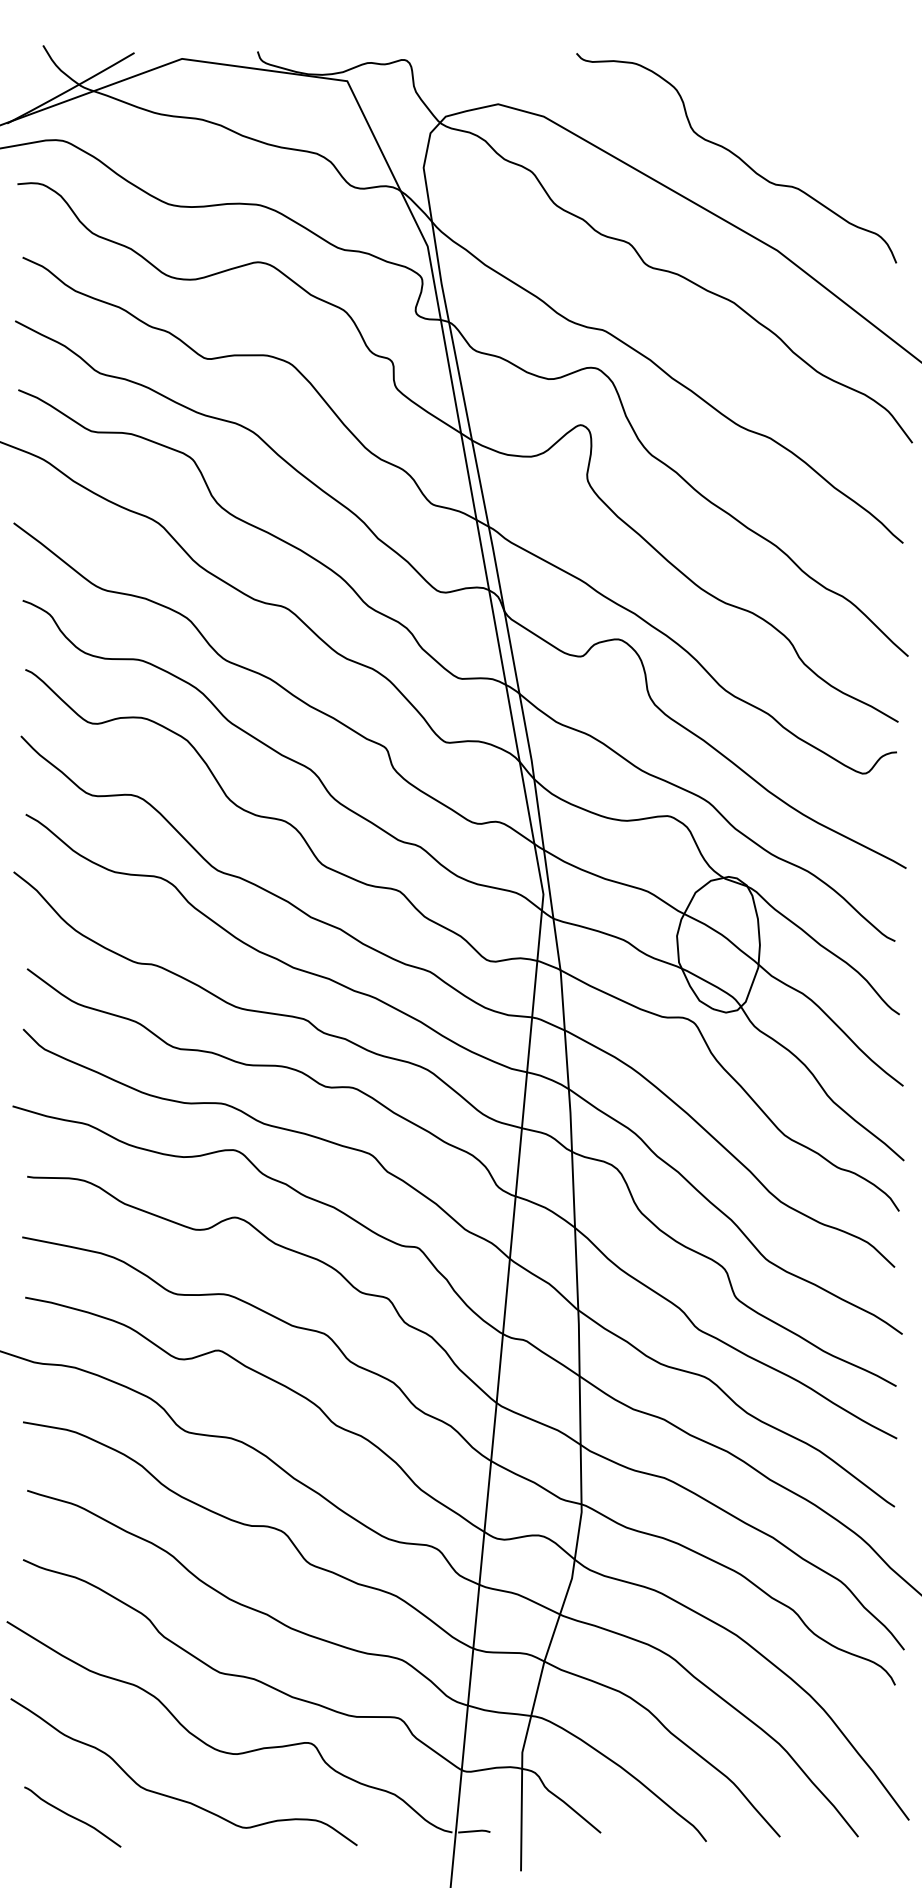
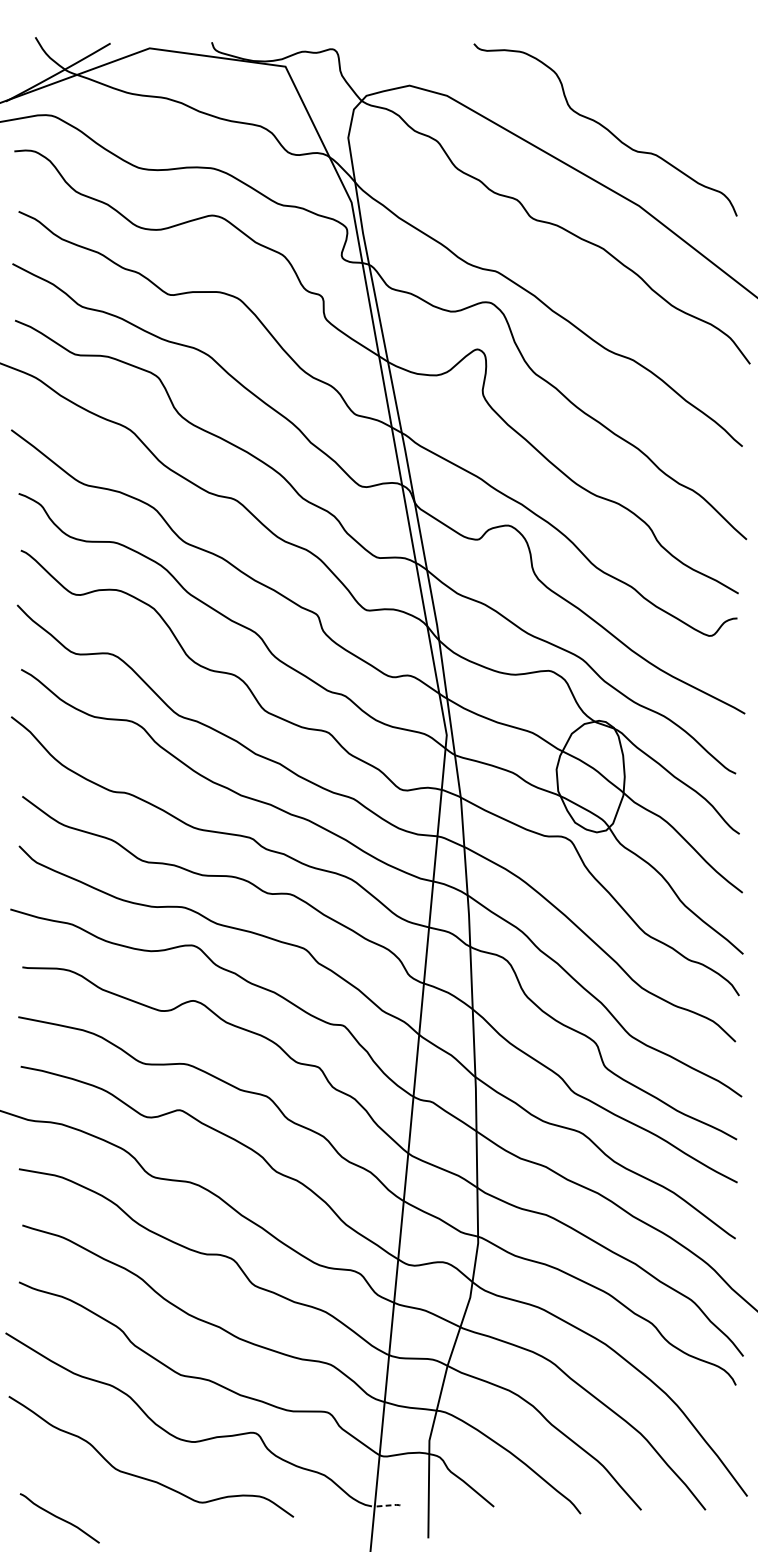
curve: (72, 1816) -> (59, 1517), moved
line: (476, 1831) -> (391, 1505), solid -> dashed

